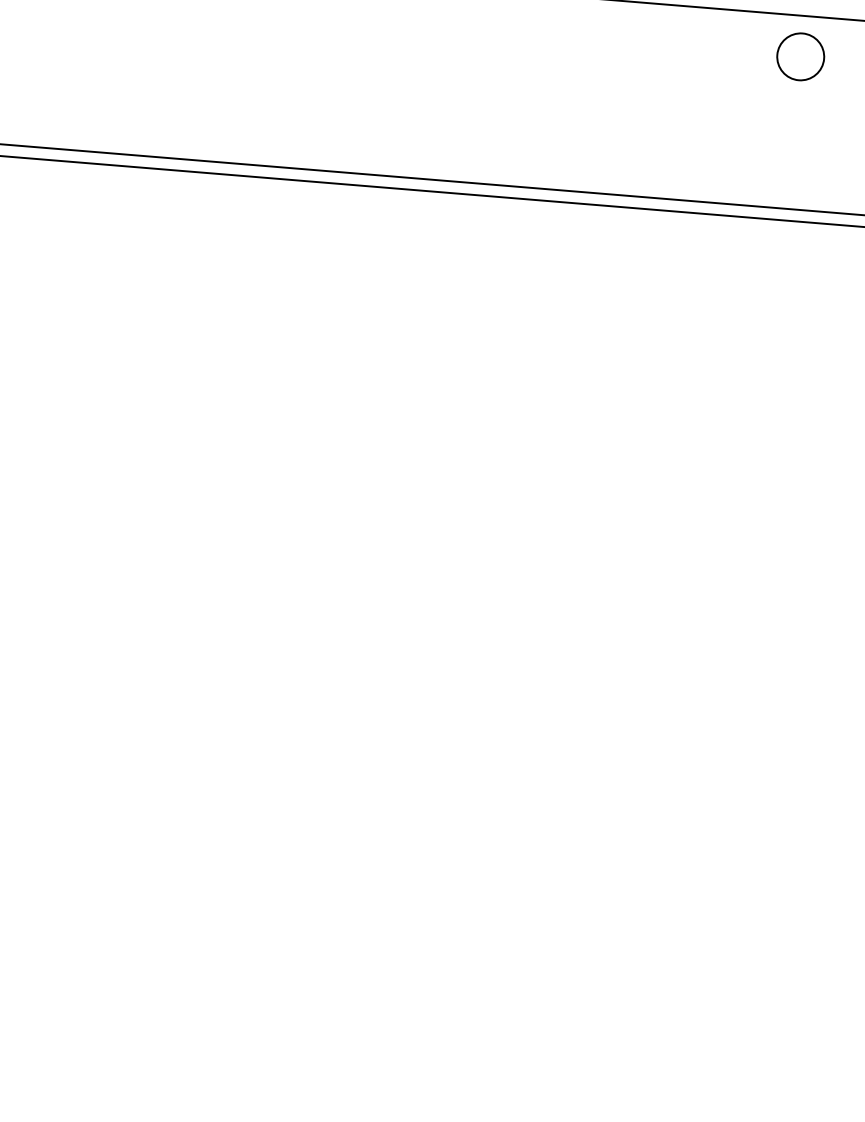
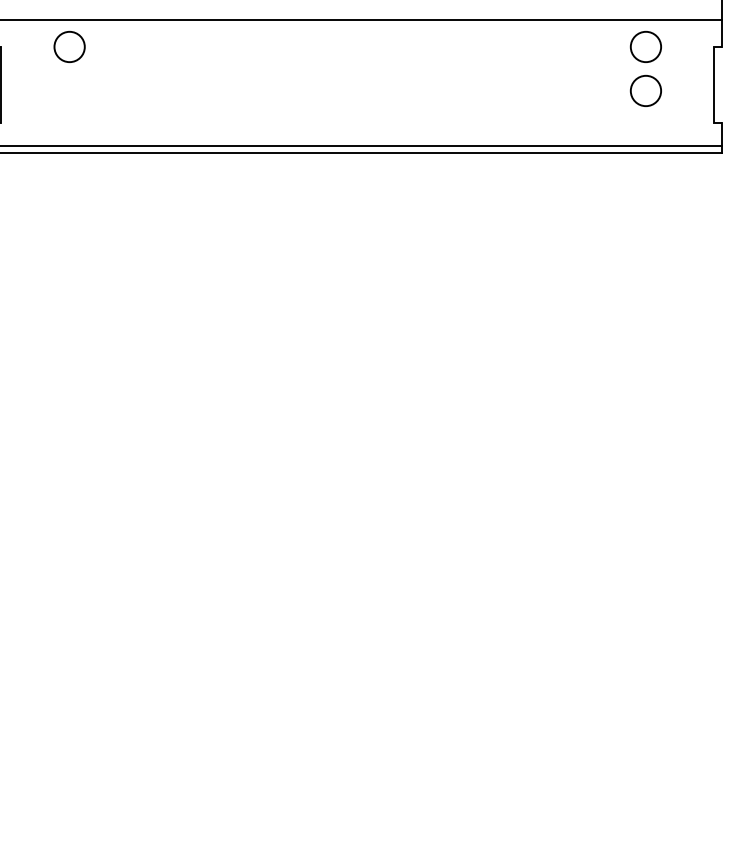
circle: (794, 123) -> (645, 90), added

